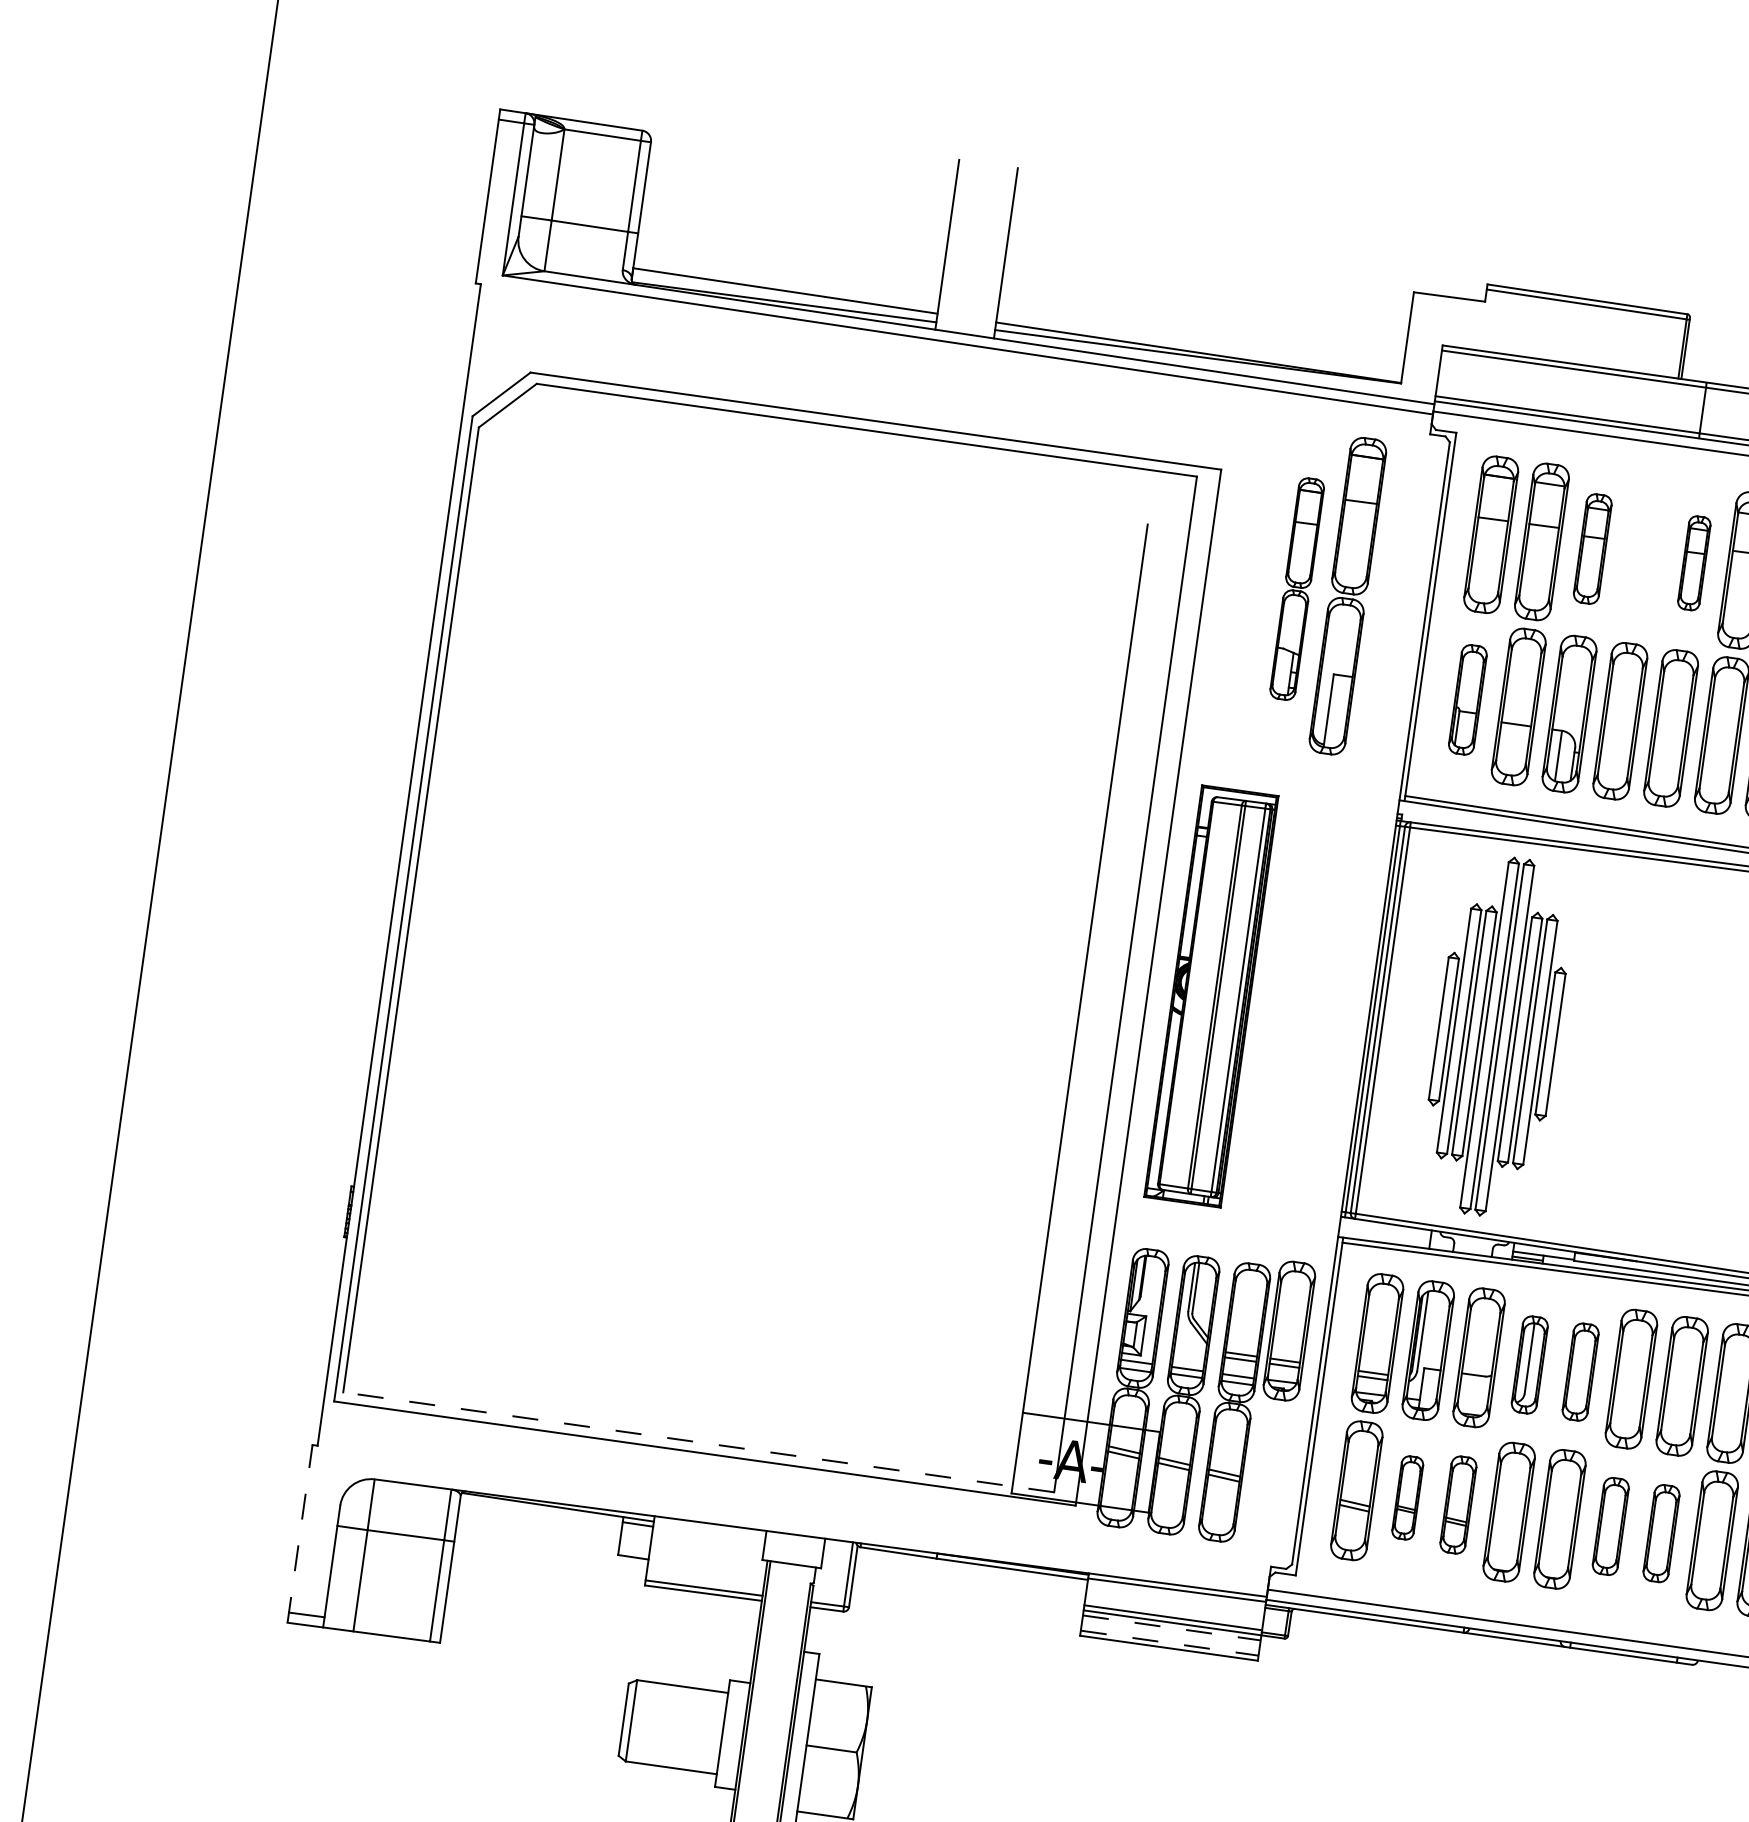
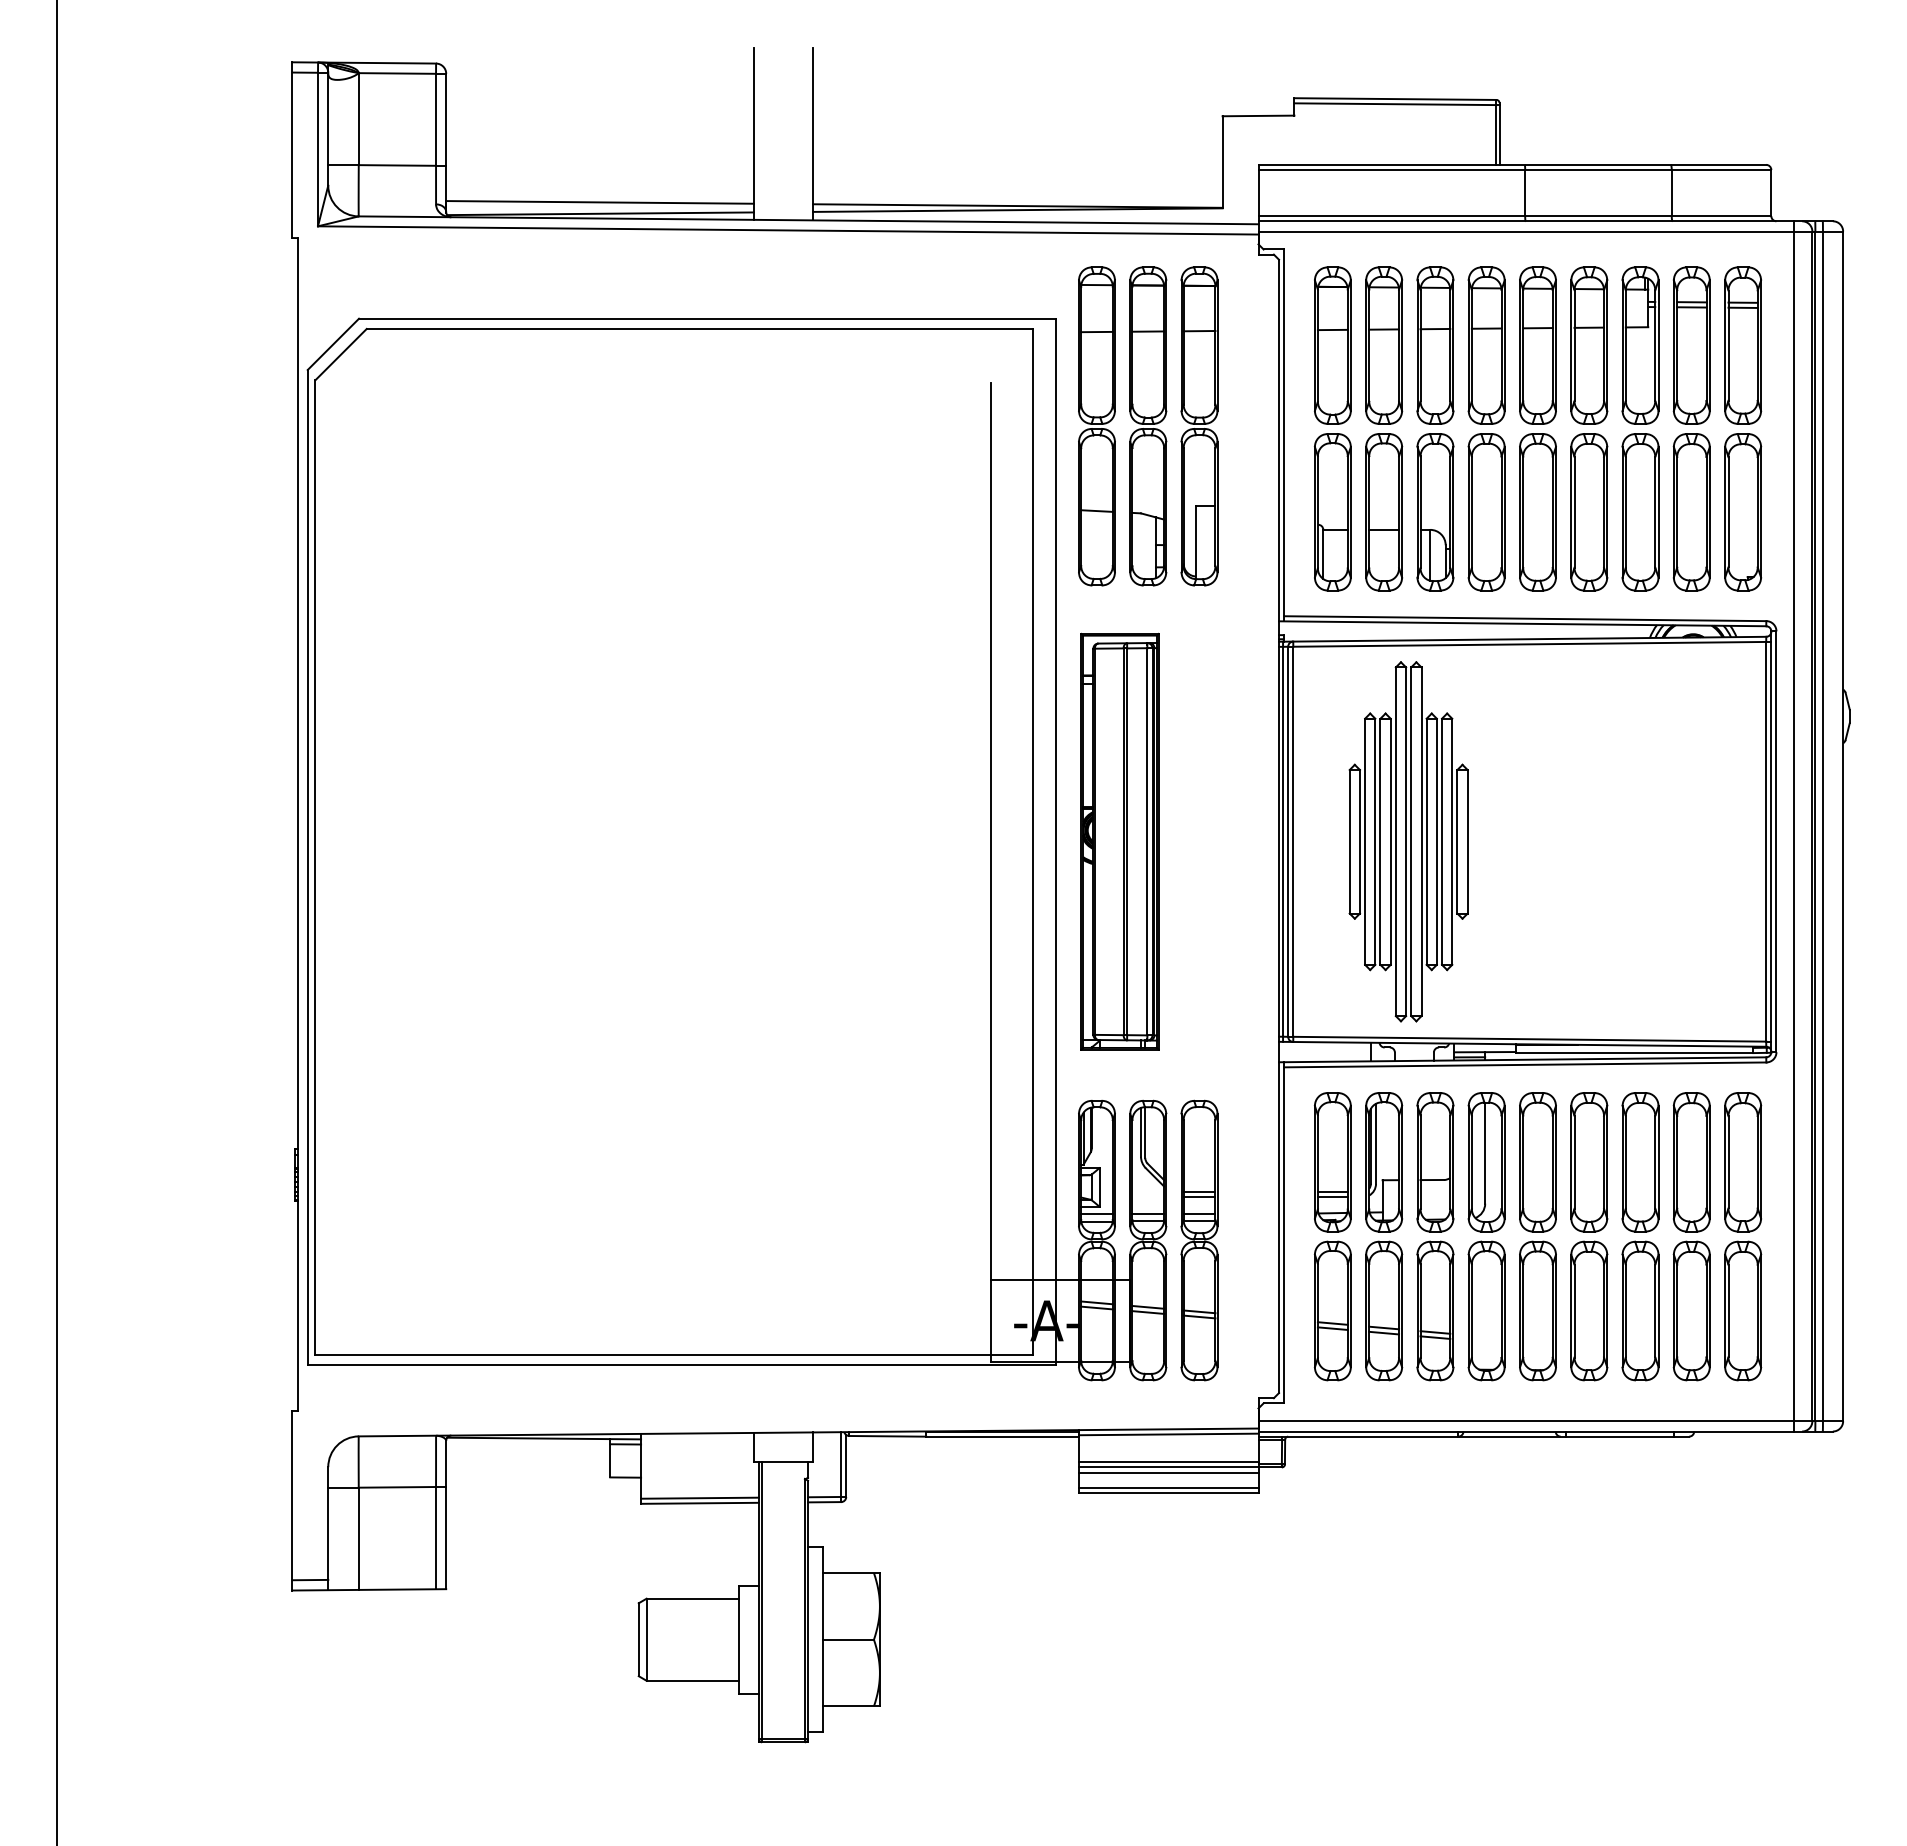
part: (1592, 548) -> (1435, 345), size x1.43
part: (1643, 556) -> (1486, 345), added
part: (1693, 563) -> (1537, 345), size x1.67
part: (1245, 581) -> (1096, 426), added
part: (1297, 589) -> (1148, 426), size x1.43
part: (1467, 700) -> (1332, 512), size x1.43
part: (1289, 1331) -> (1243, 1162), removed
part: (1529, 1365) -> (1486, 1162), size x1.43
part: (1580, 1372) -> (1537, 1162), size x1.43
line: (698, 1442) -> (674, 1354), dashed -> solid
part: (1408, 1497) -> (1384, 1310), size x1.67
part: (1458, 1504) -> (1435, 1310), size x1.43
part: (1611, 1526) -> (1589, 1310), size x1.43
line: (300, 1533) -> (292, 1500), dashed -> solid
part: (1661, 1533) -> (1640, 1310), size x1.43
line: (1171, 1627) -> (1168, 1472), dashed -> solid
line: (1169, 1642) -> (1168, 1487), dashed -> solid

